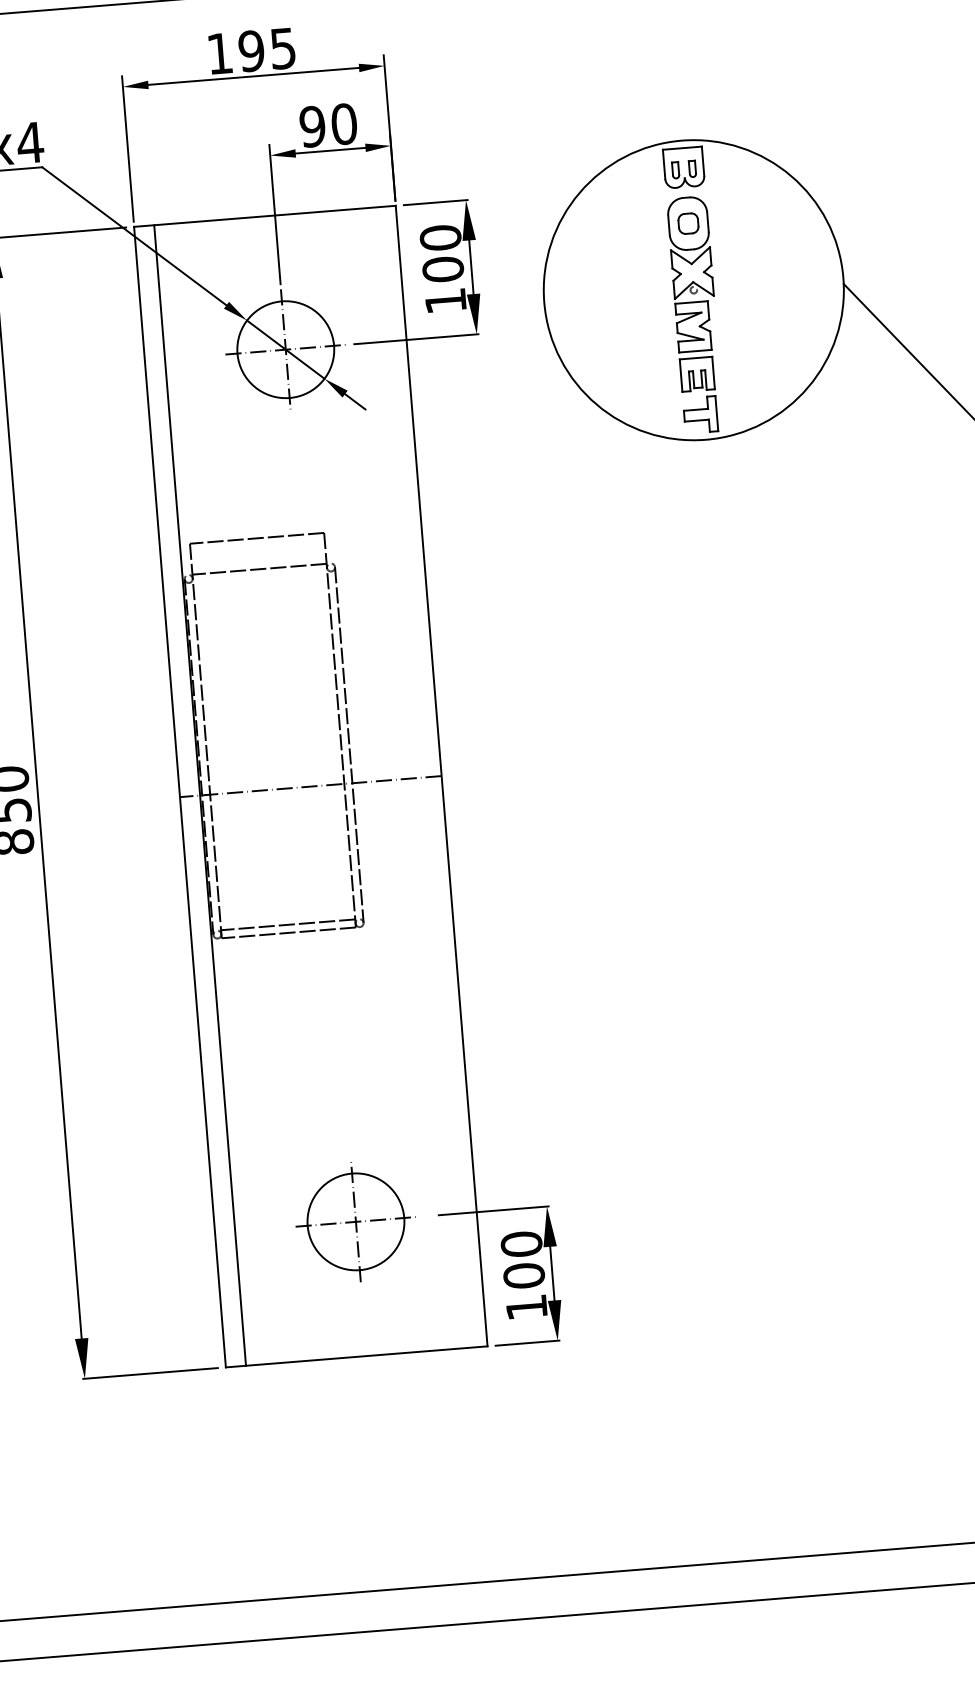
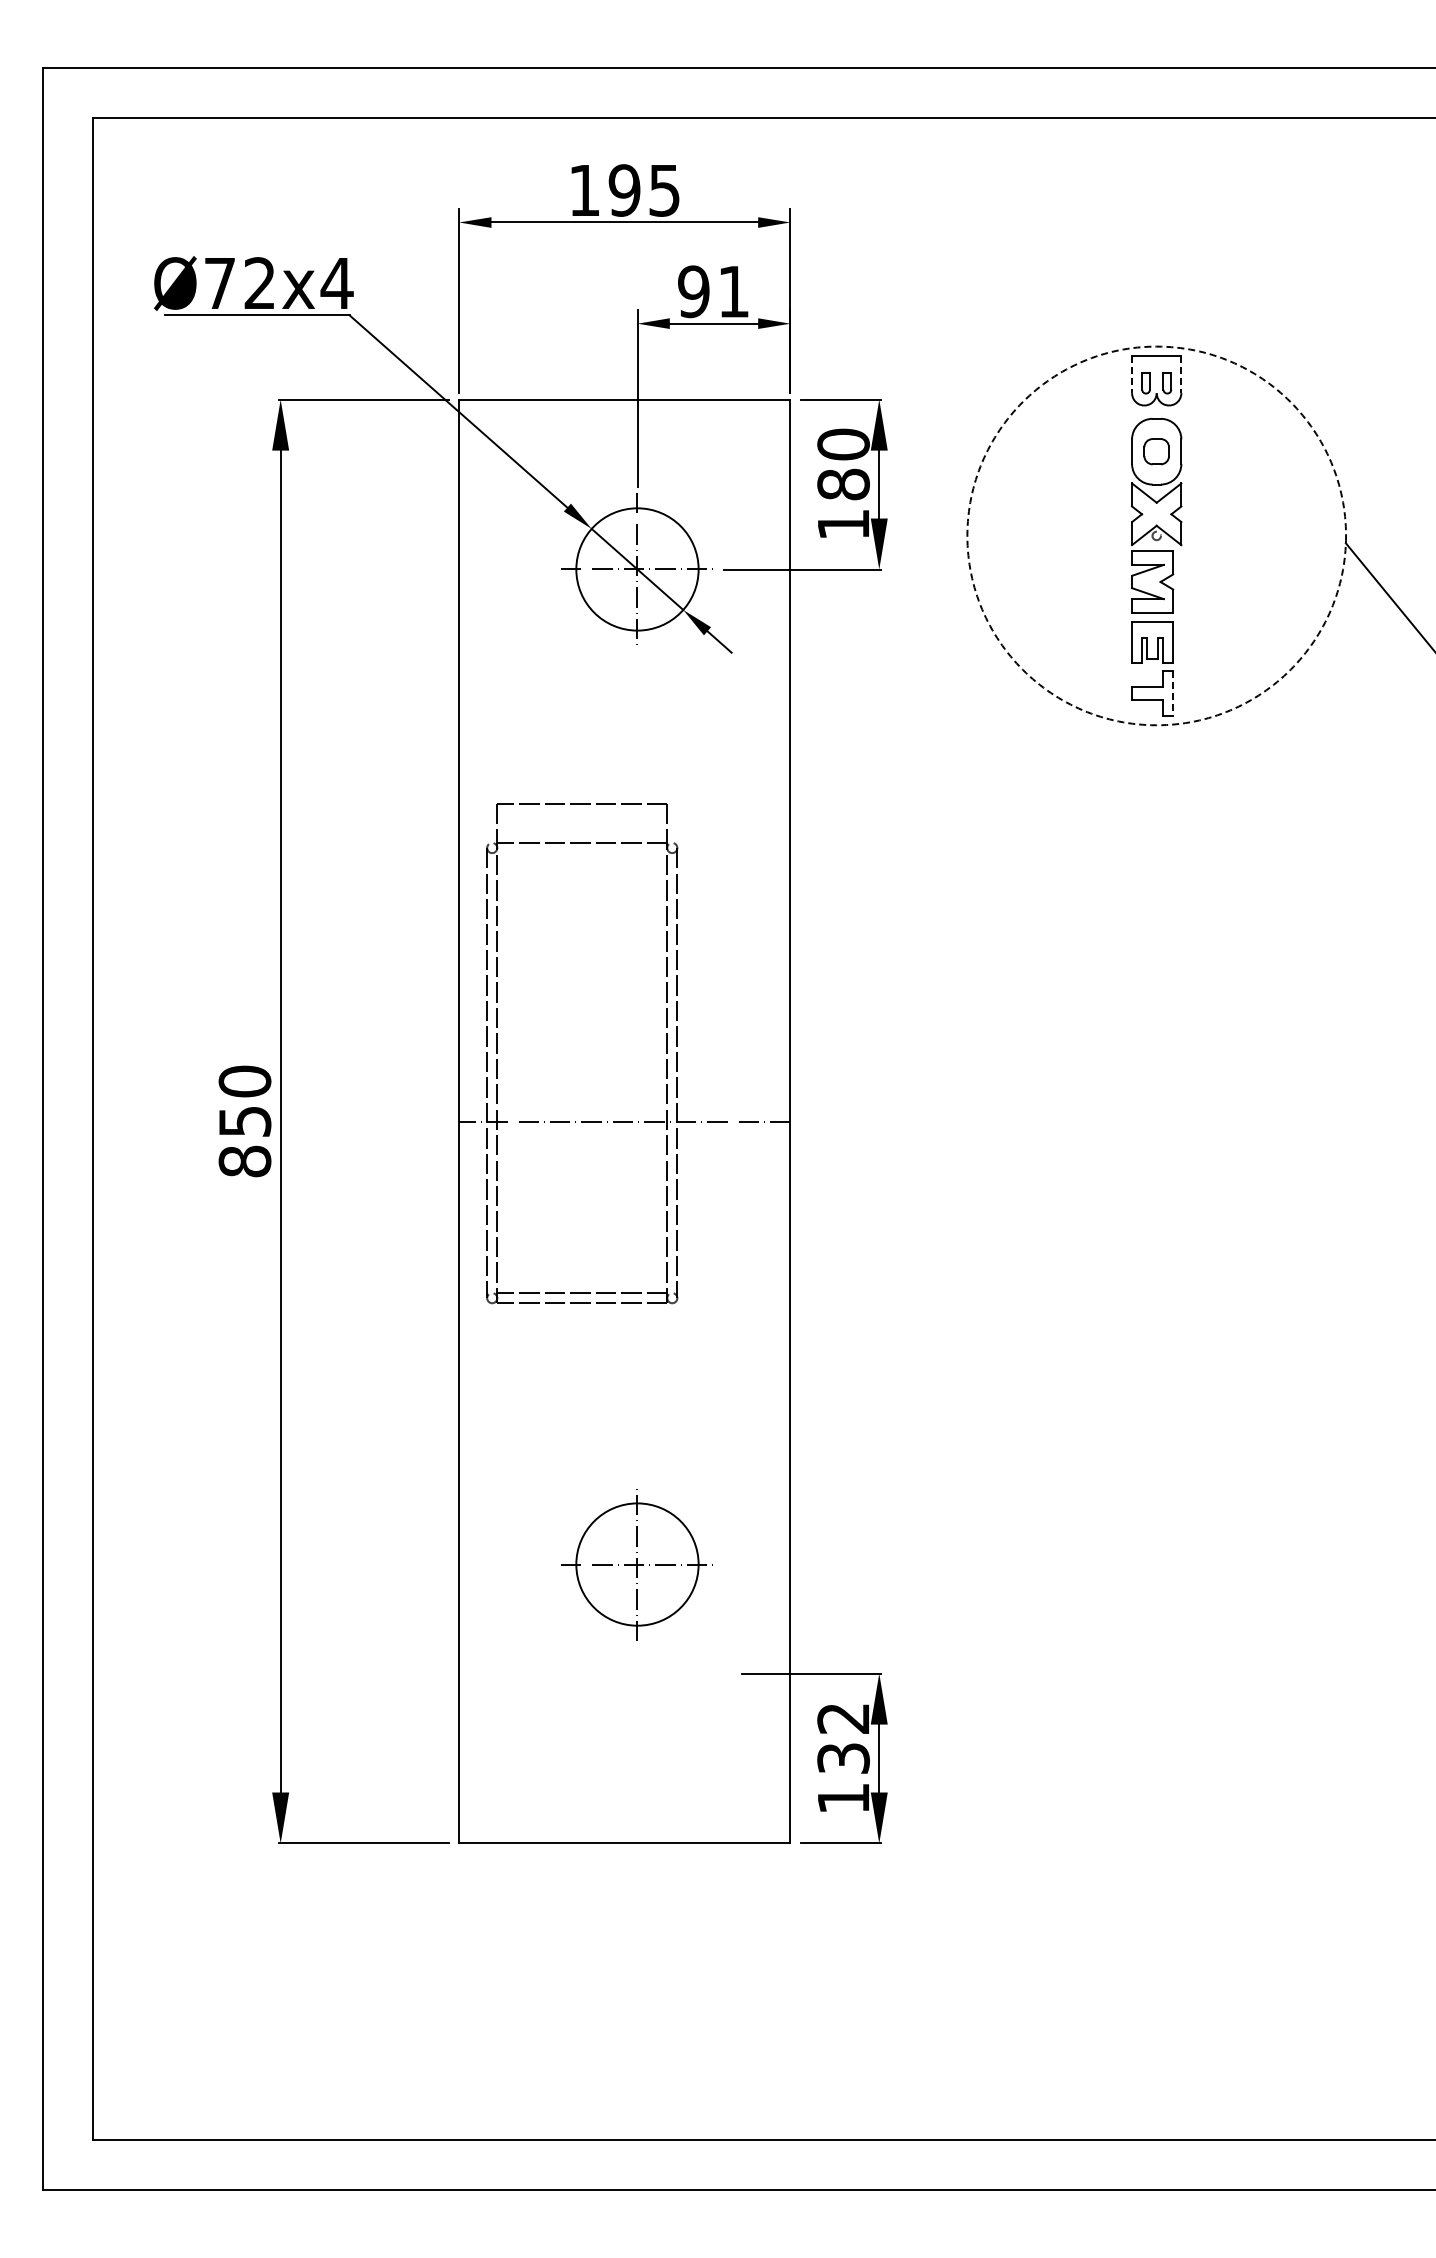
text: (343, 124) -> (733, 291), 90 -> 91
line: (703, 161) -> (1181, 374), solid -> dashed
line: (664, 164) -> (1132, 374), solid -> dashed
text: (443, 269) -> (843, 484), 100 -> 180
circle: (693, 289) -> (1156, 535), solid -> dashed
line: (717, 413) -> (1173, 693), solid -> dashed
line: (200, 795) -> (484, 1121), removed
part: (355, 1221) -> (636, 1564), moved
text: (522, 1260) -> (843, 1738), 100 -> 132

